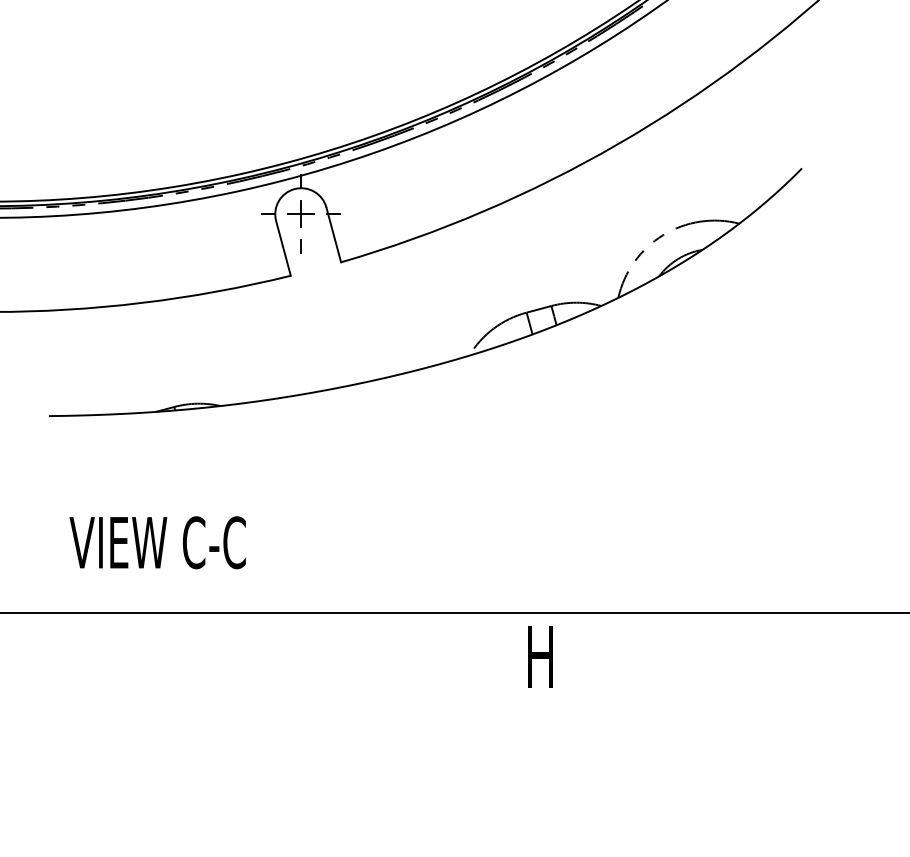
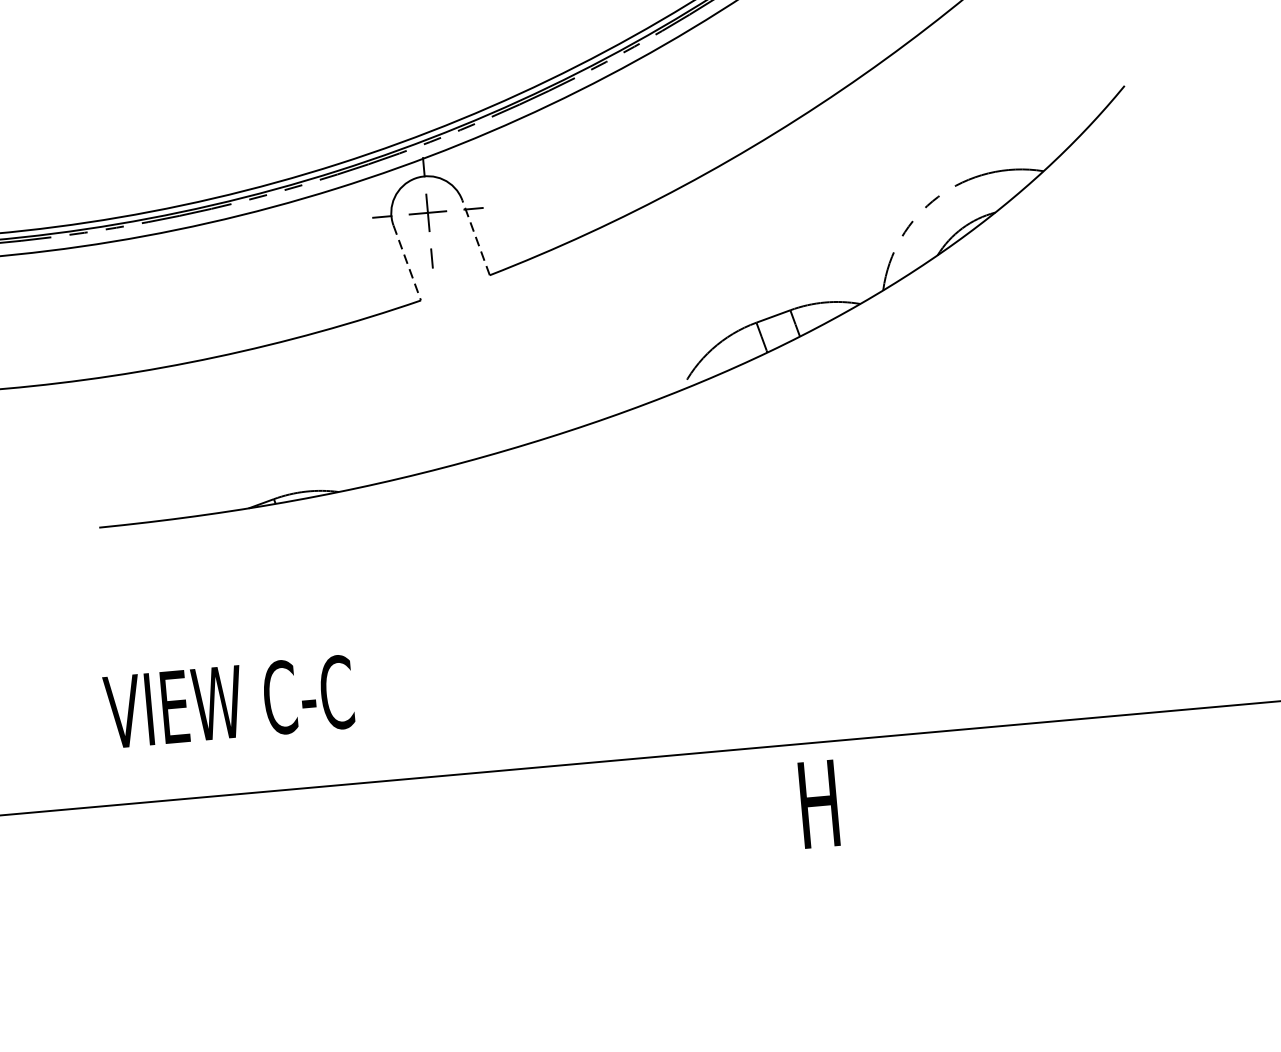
line: (333, 234) -> (475, 237), solid -> dashed
line: (283, 248) -> (407, 263), solid -> dashed
text: (157, 542) -> (228, 701), moved

